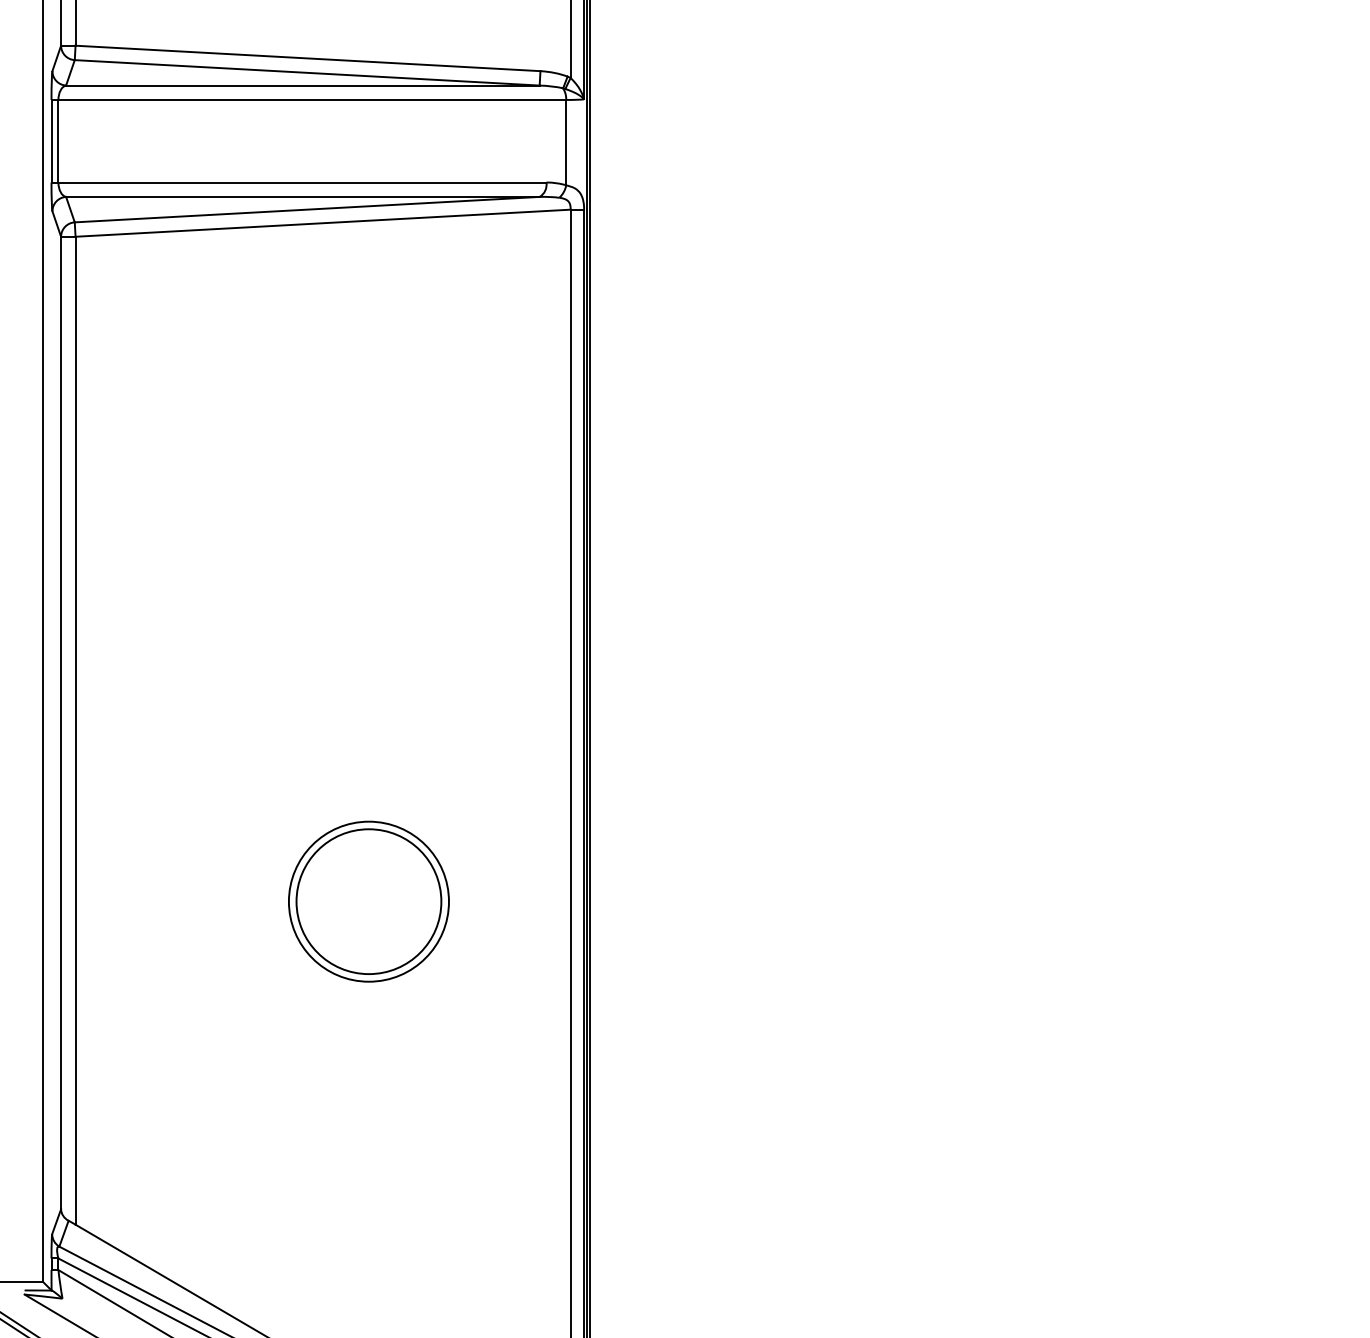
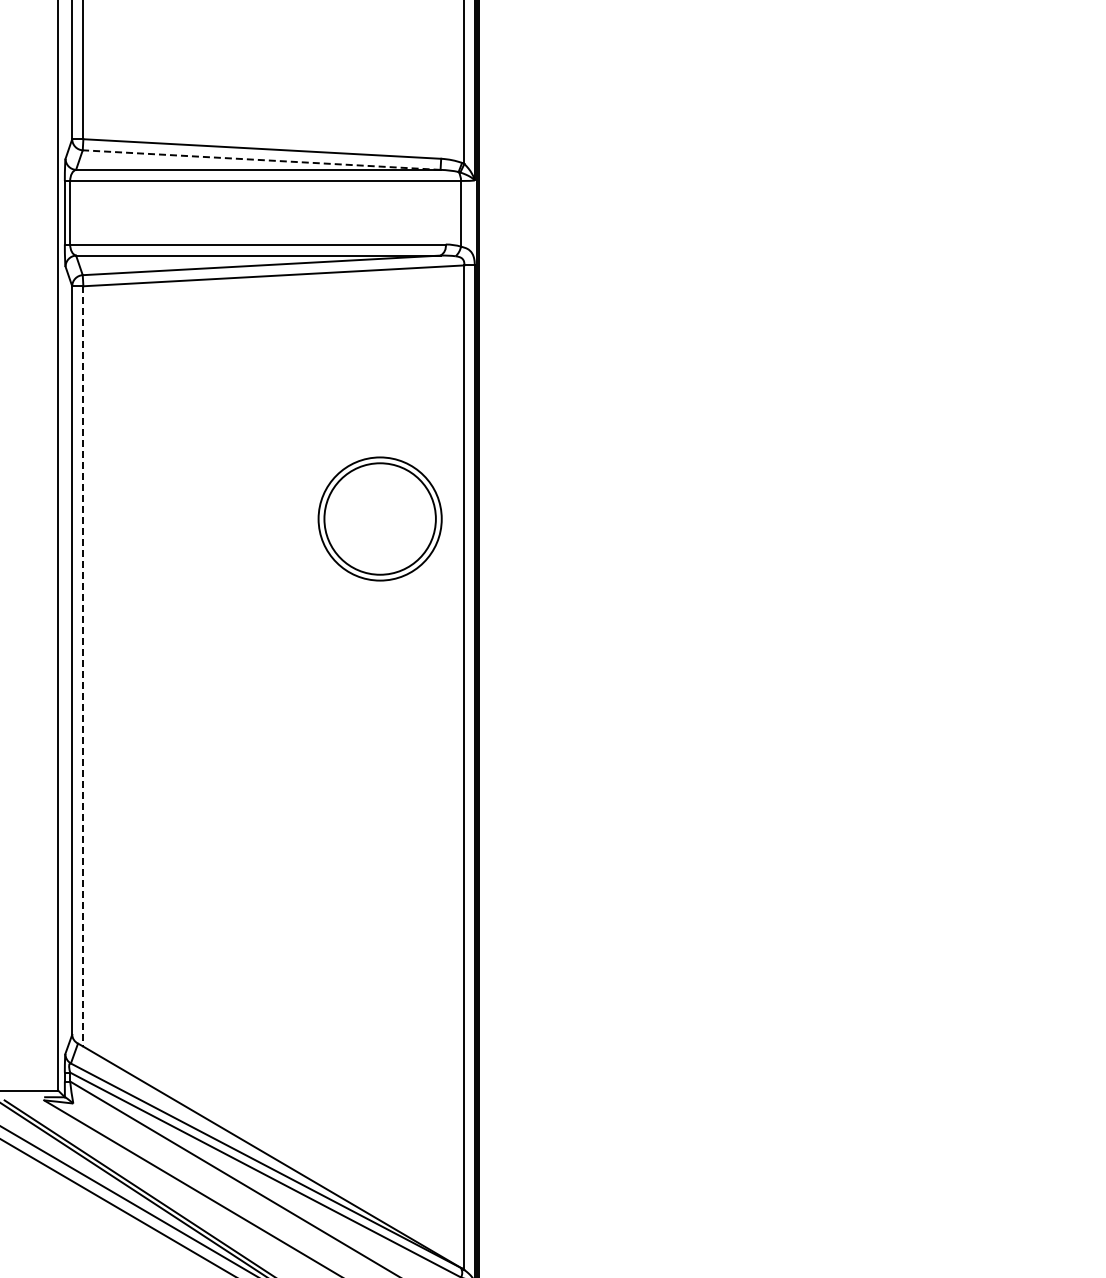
line: (307, 73) -> (261, 160), solid -> dashed
line: (75, 730) -> (83, 666), solid -> dashed
part: (368, 901) -> (379, 518), moved

